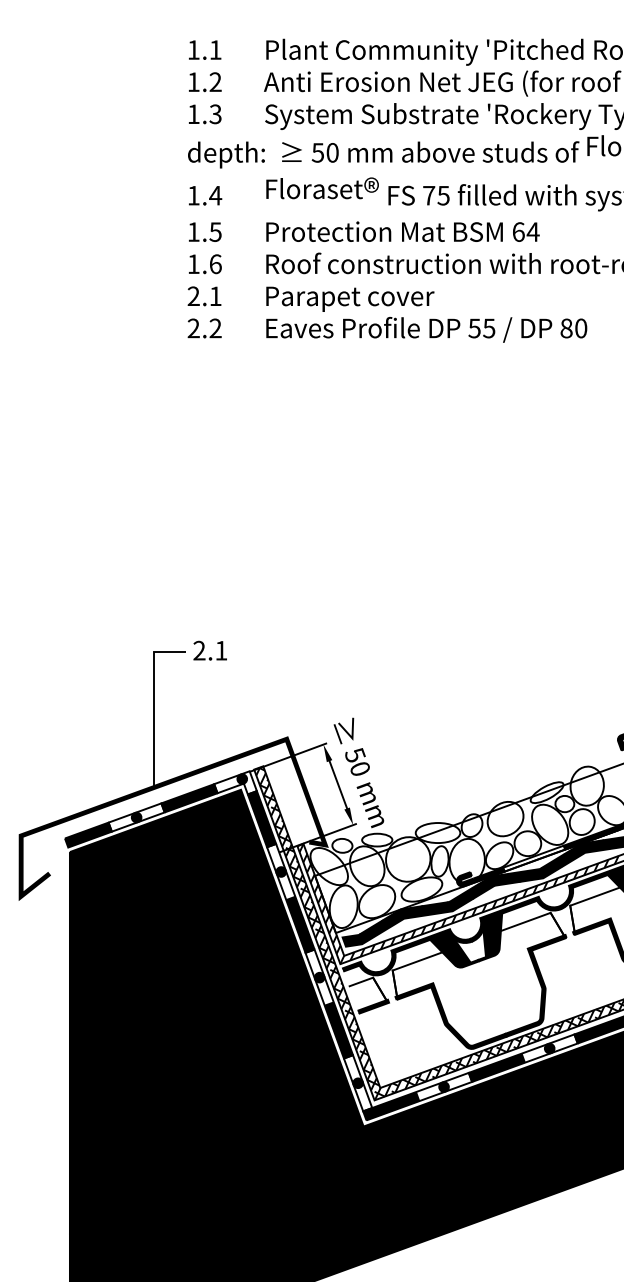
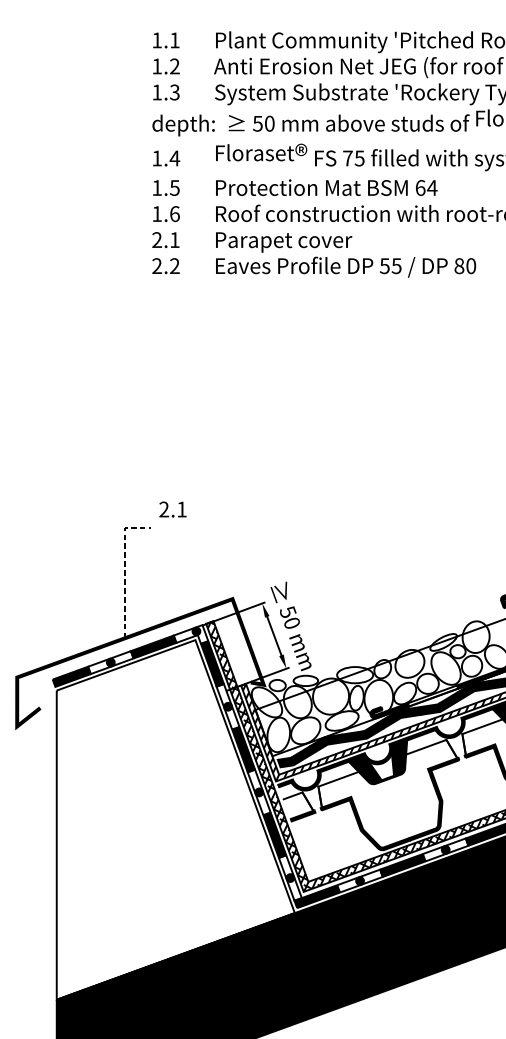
text: (209, 650) -> (172, 509), moved
line: (153, 702) -> (124, 569), solid -> dashed
fill: (216, 1011) -> (175, 819), removed

